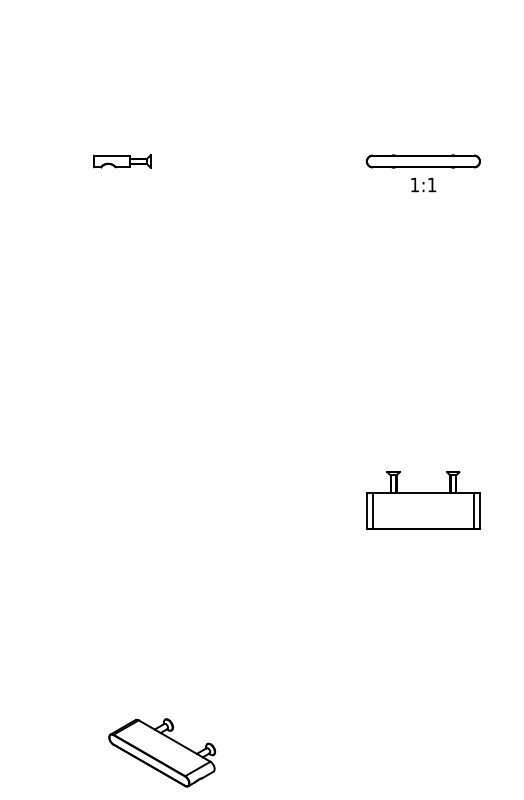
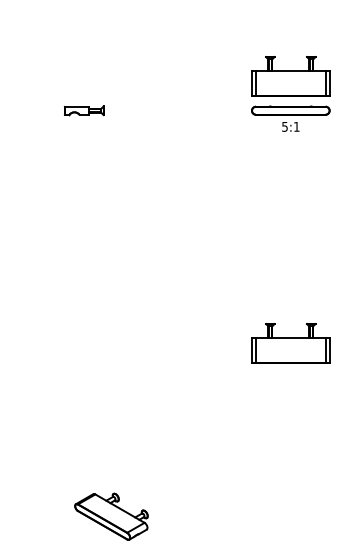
part: (422, 111) -> (290, 76), added
text: (414, 184) -> (284, 126), 1:1 -> 5:1

